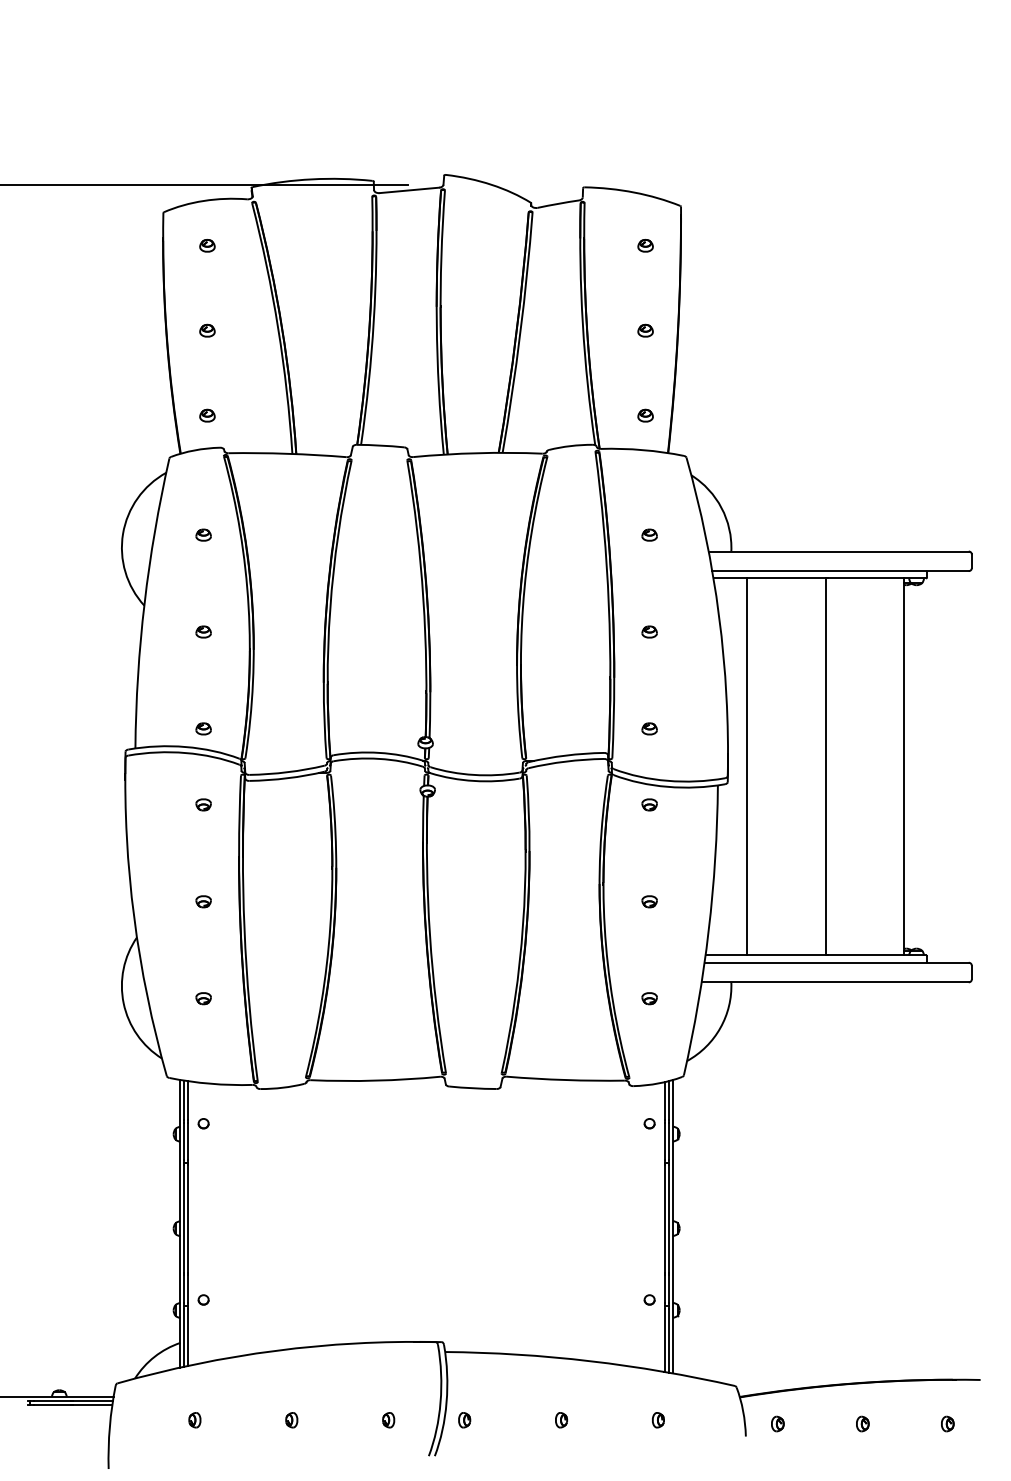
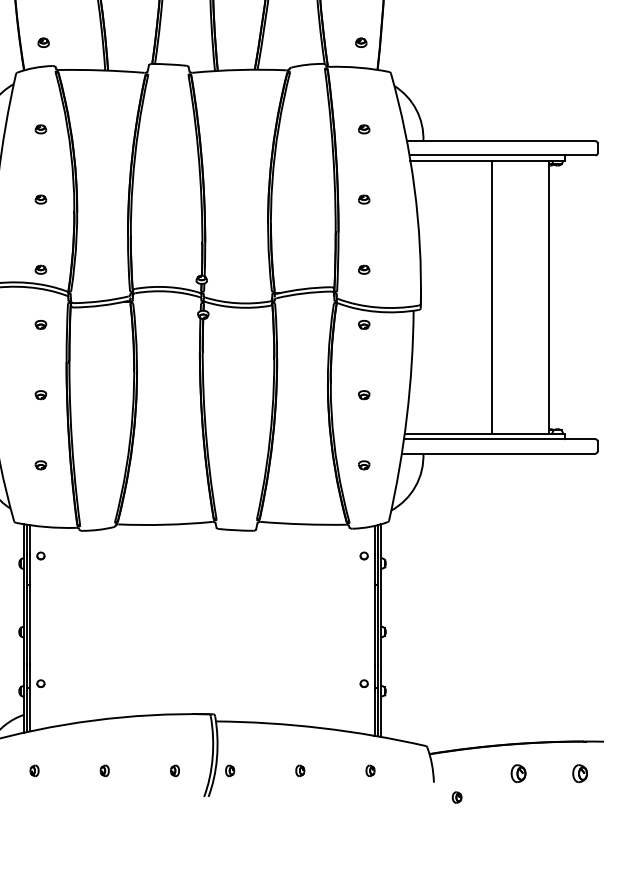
line: (747, 766) -> (435, 297), removed
part: (777, 1423) -> (456, 797), moved
part: (862, 1423) -> (518, 773), size x1.6
part: (947, 1423) -> (580, 773), size x1.6

